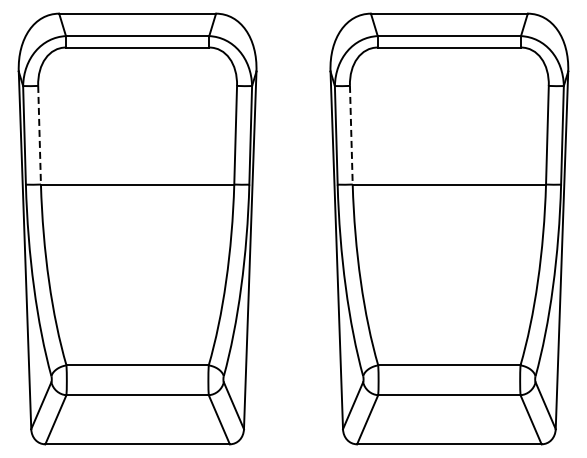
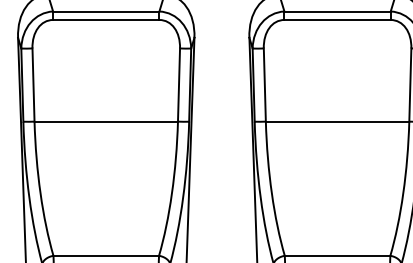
line: (39, 135) -> (33, 85), dashed -> solid
line: (351, 135) -> (264, 85), dashed -> solid

